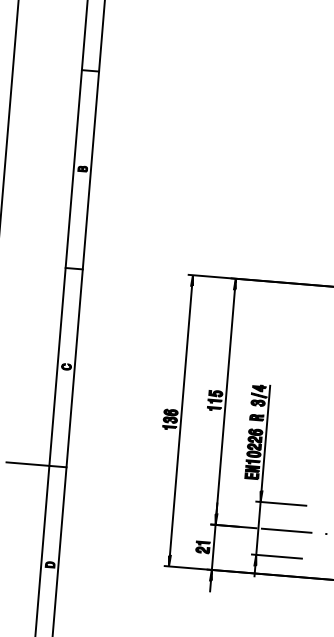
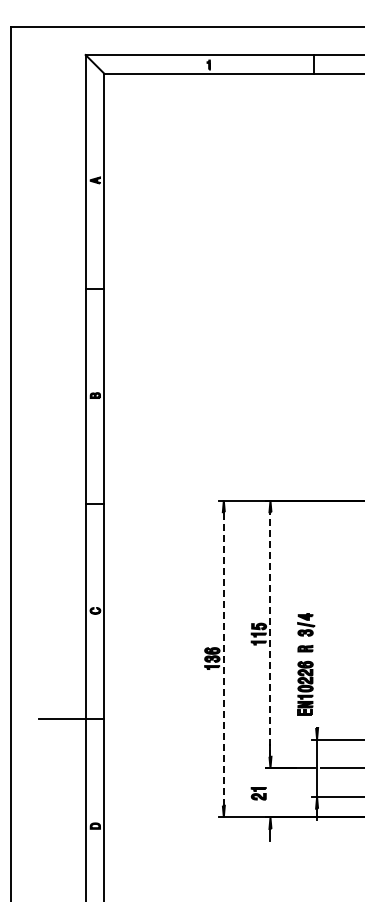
line: (225, 400) -> (270, 633), solid -> dashed
line: (180, 420) -> (223, 658), solid -> dashed
line: (266, 438) -> (317, 670), removed
line: (213, 547) -> (270, 792), removed

